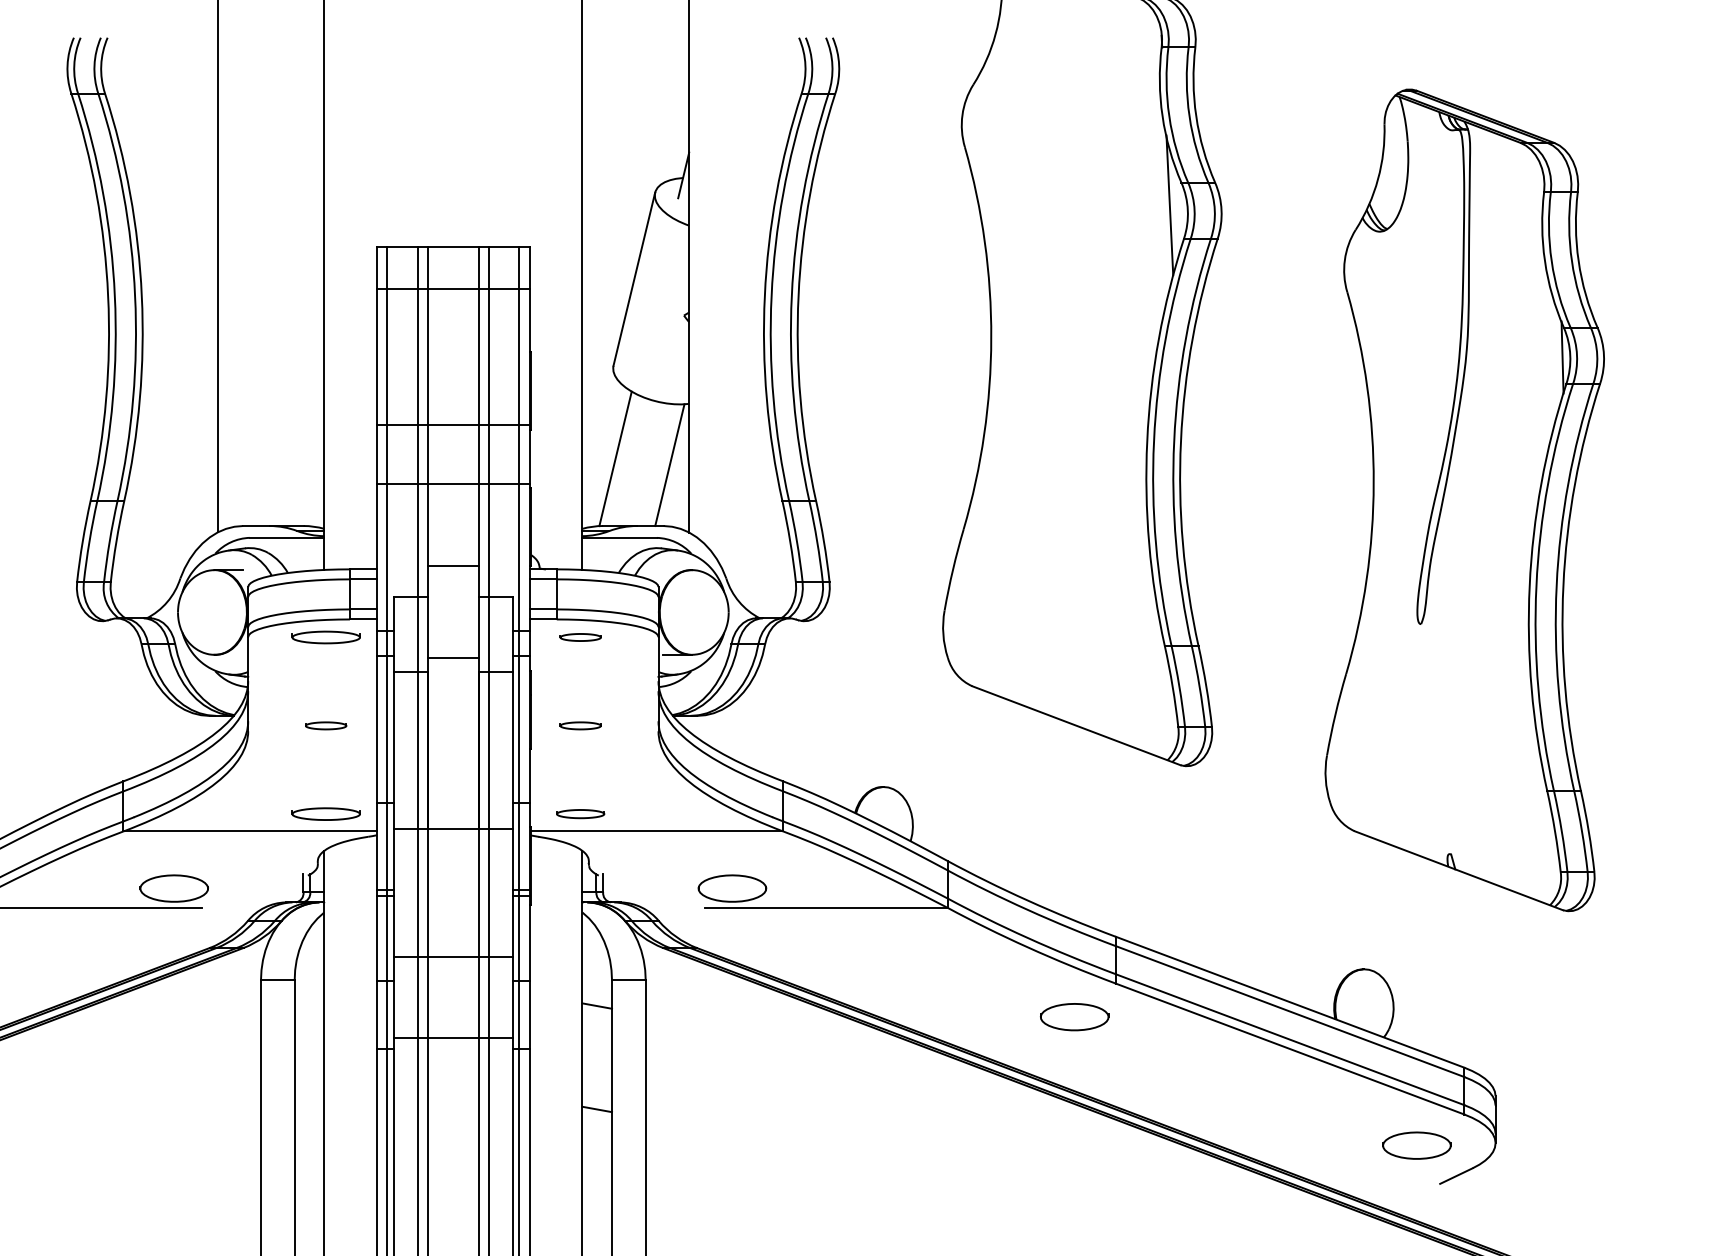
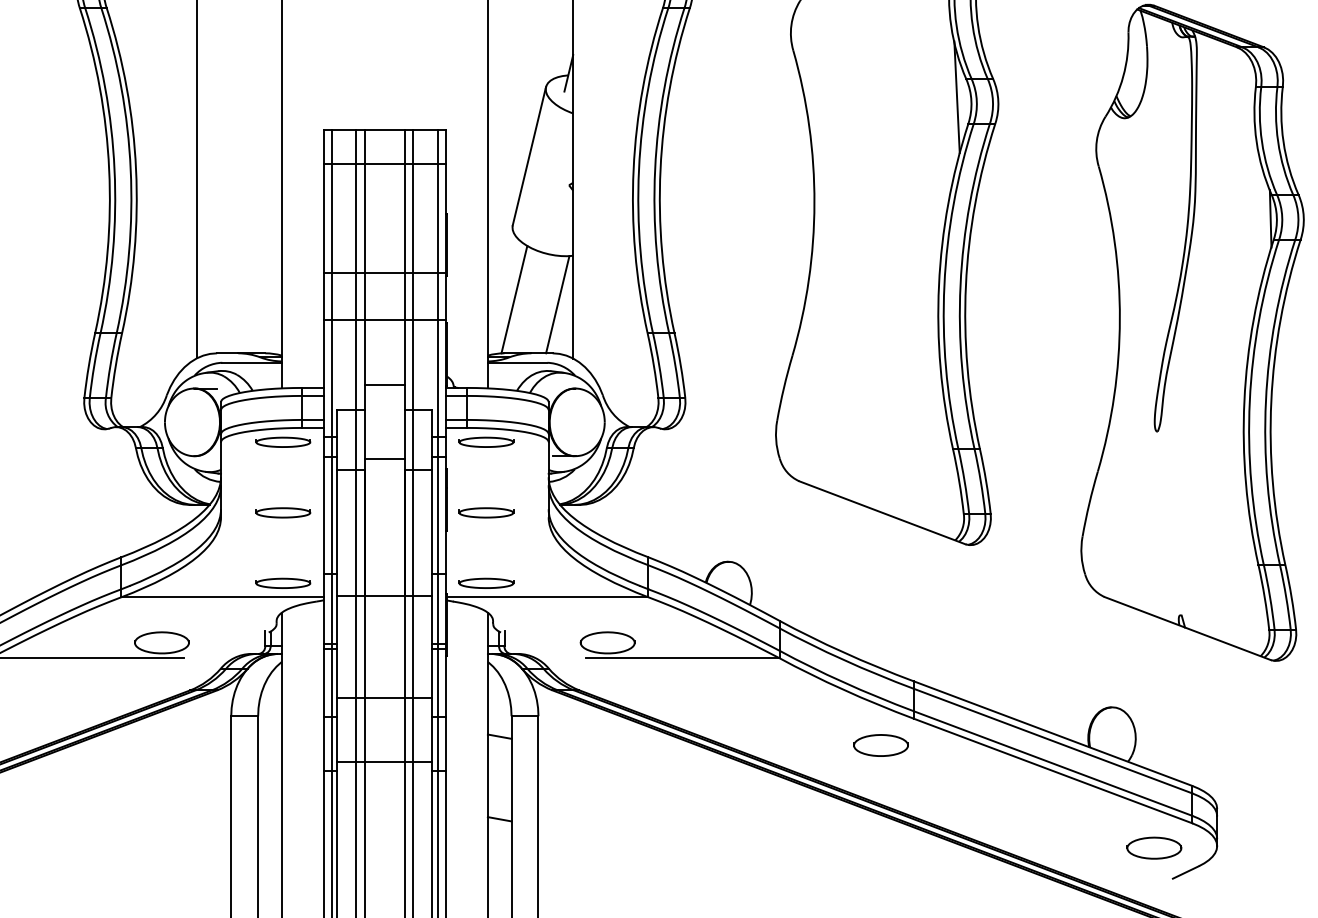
part: (580, 637) -> (486, 442), size x1.67
part: (325, 725) -> (282, 512), size x1.67
part: (580, 725) -> (486, 512), size x1.67
part: (580, 813) -> (486, 582), size x1.43

